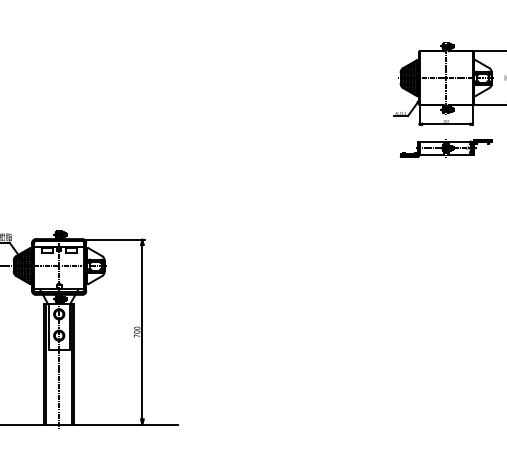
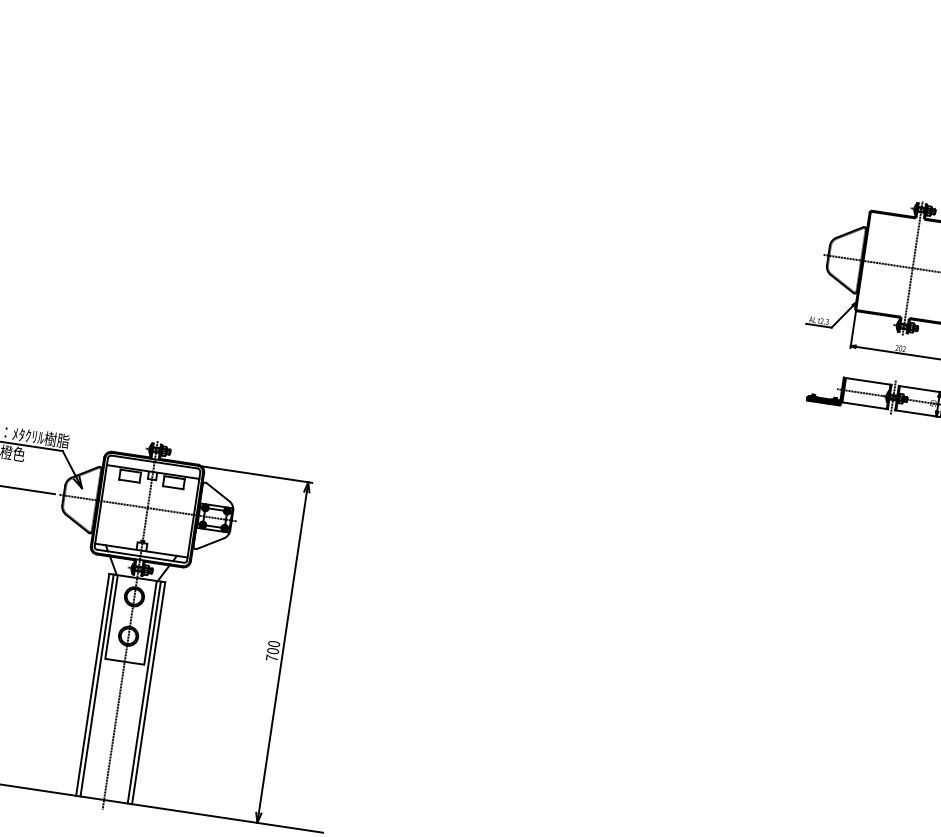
hatch: (409, 77) -> (845, 256), removed
hatch: (22, 265) -> (80, 496), removed

